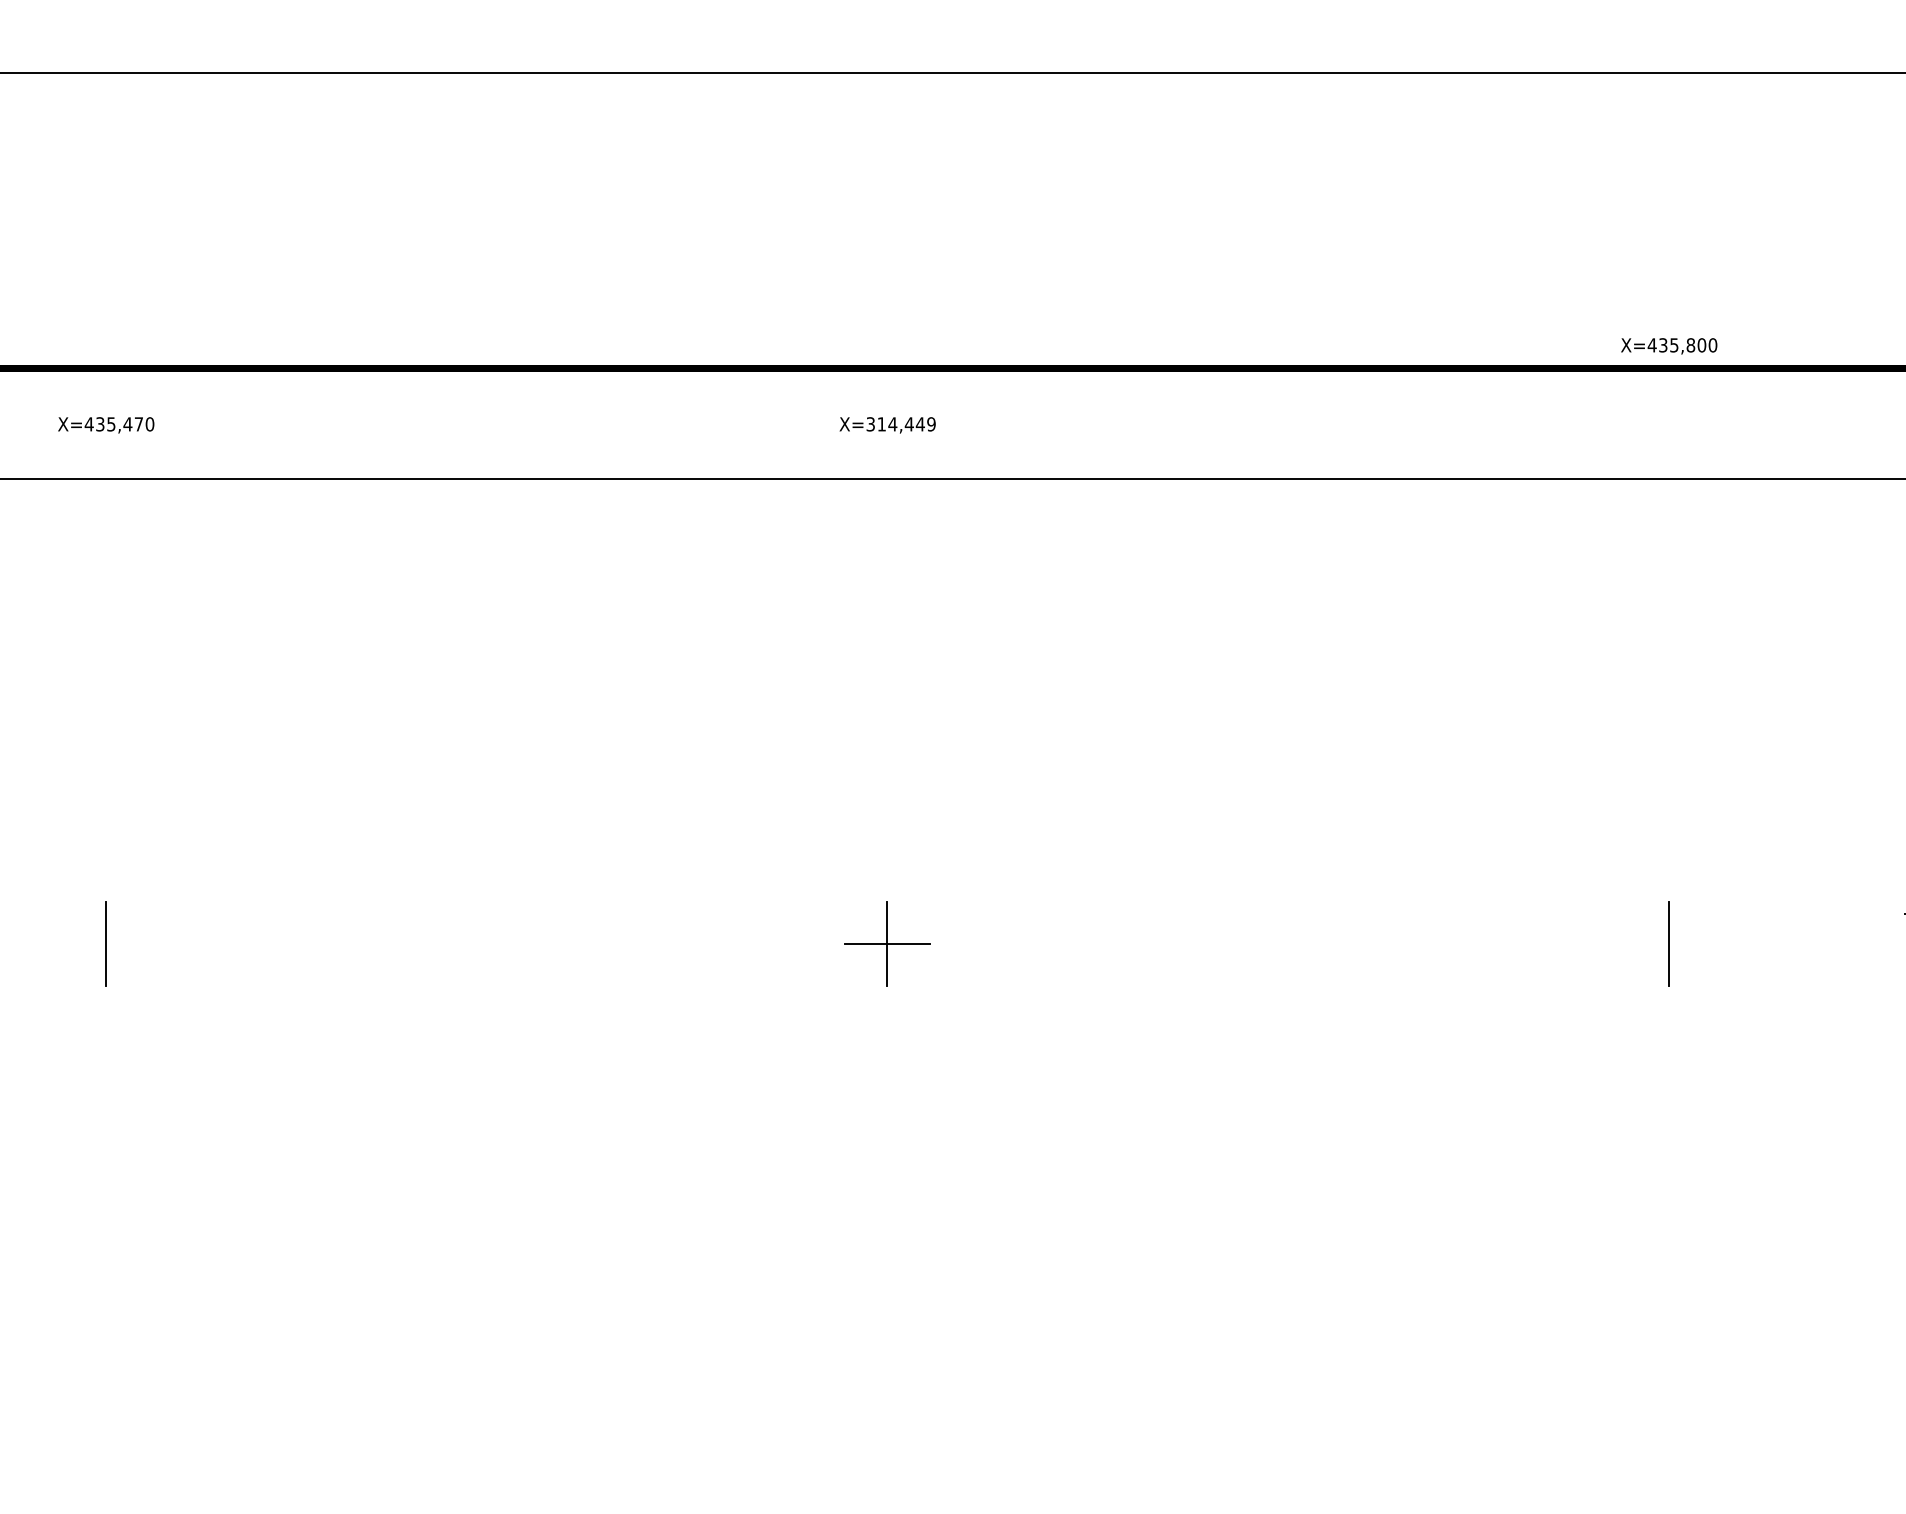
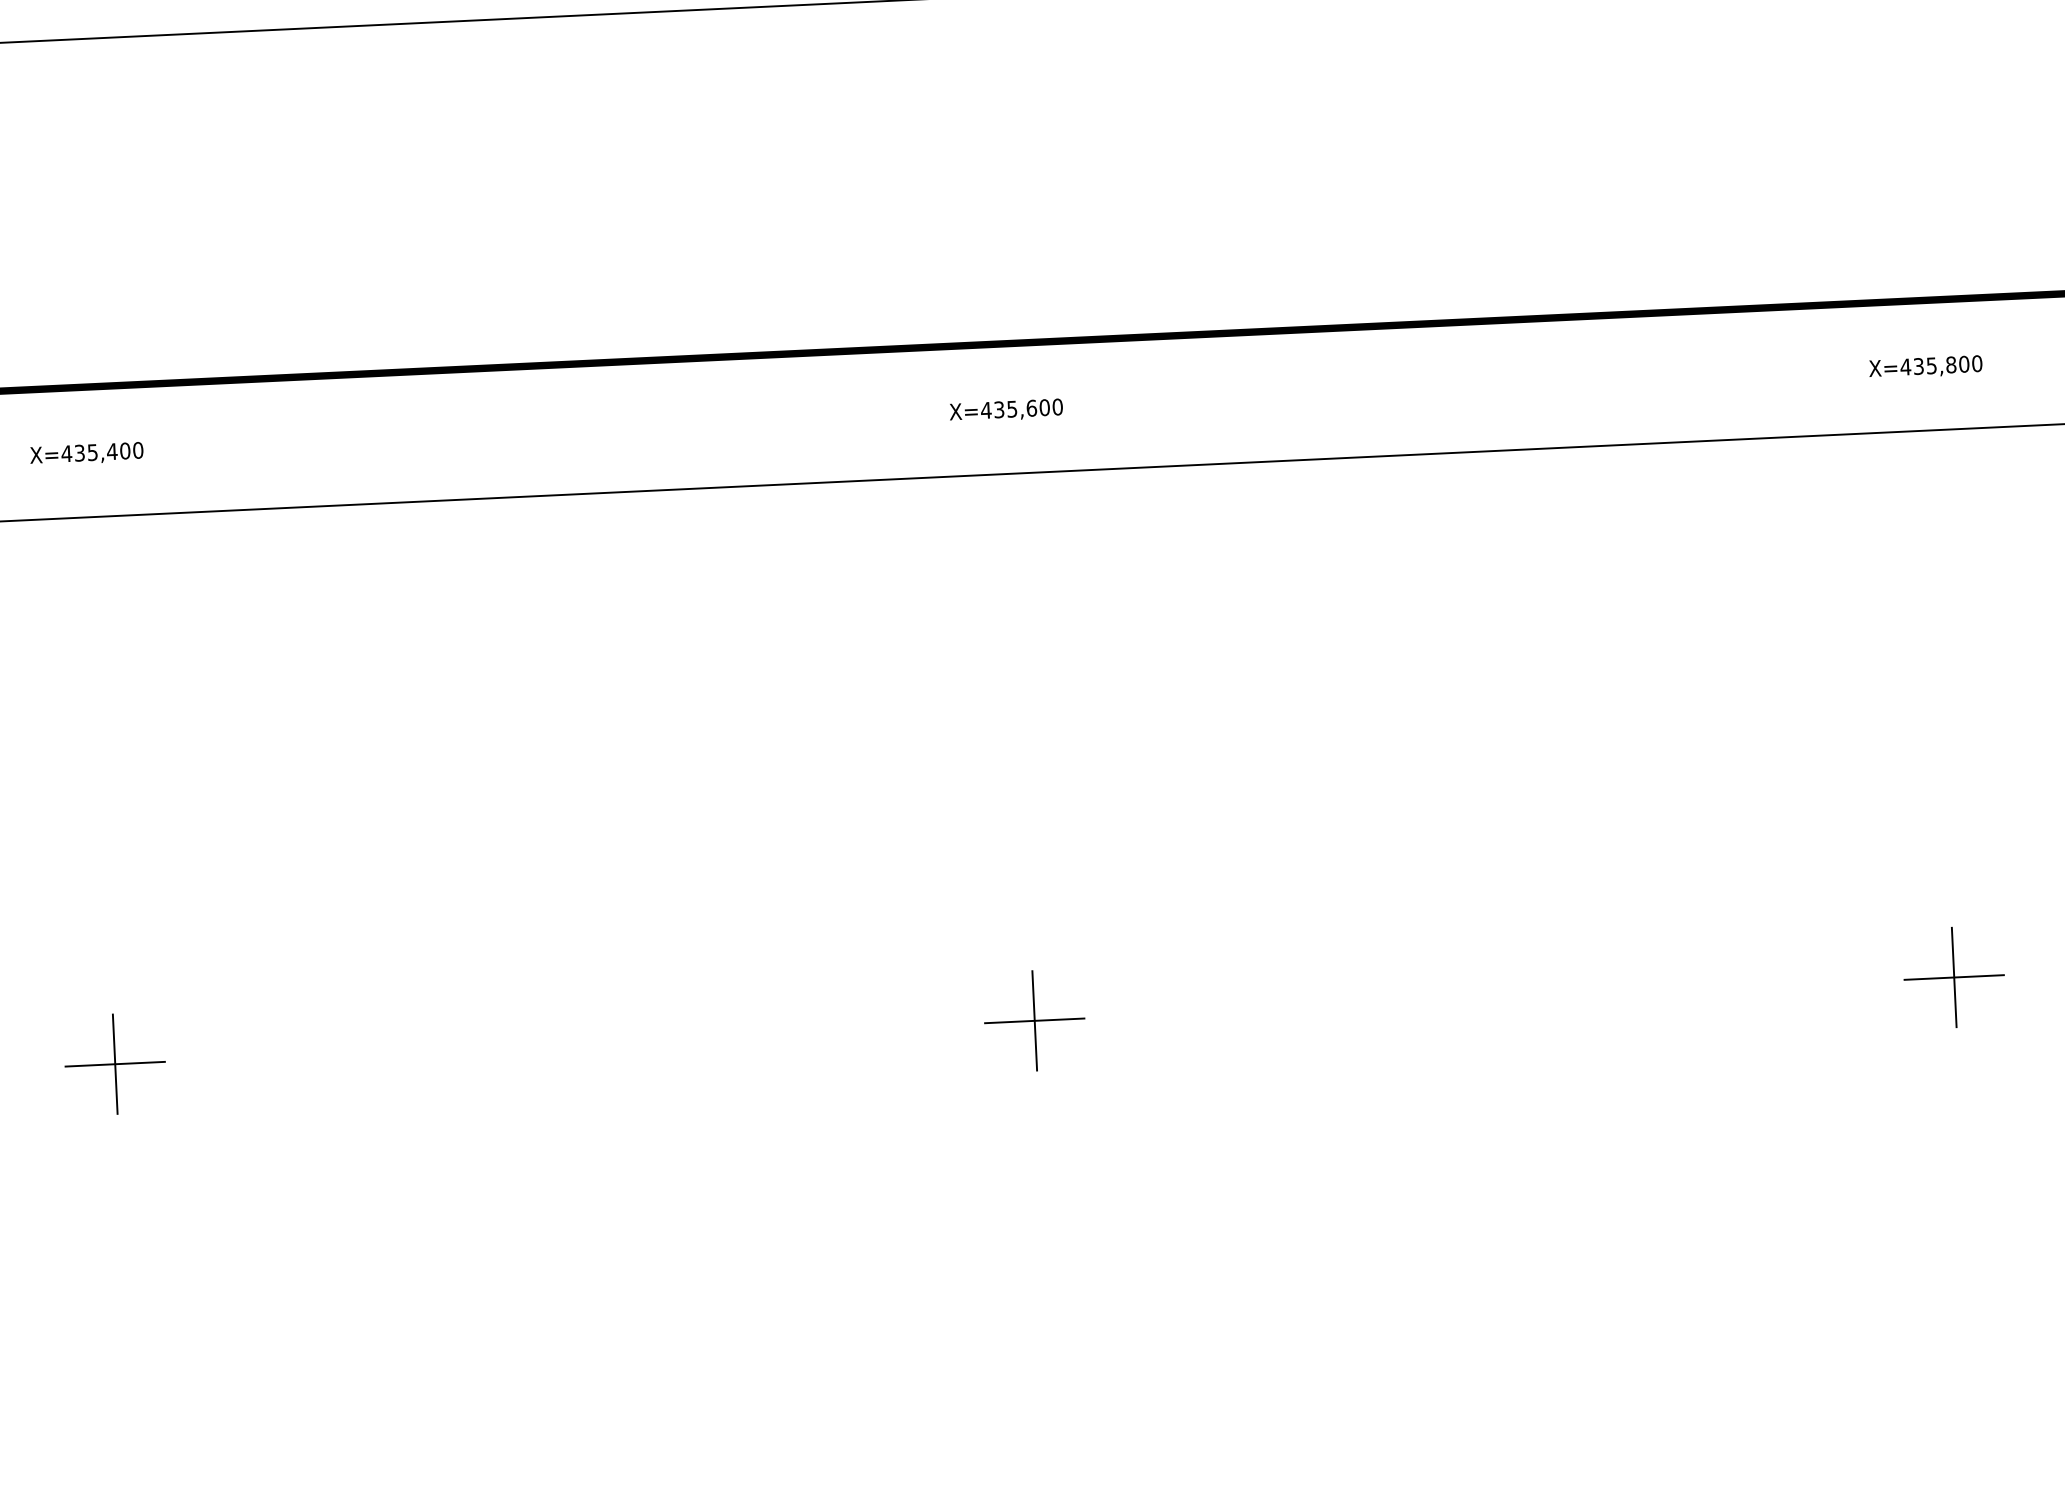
text: (1669, 346) -> (1926, 367), moved
text: (138, 424) -> (124, 451), X=435,470 -> X=435,400
text: (900, 424) -> (1021, 408), X=314,449 -> X=435,600
line: (105, 943) -> (114, 1063), added
line: (1668, 943) -> (1953, 977), added

